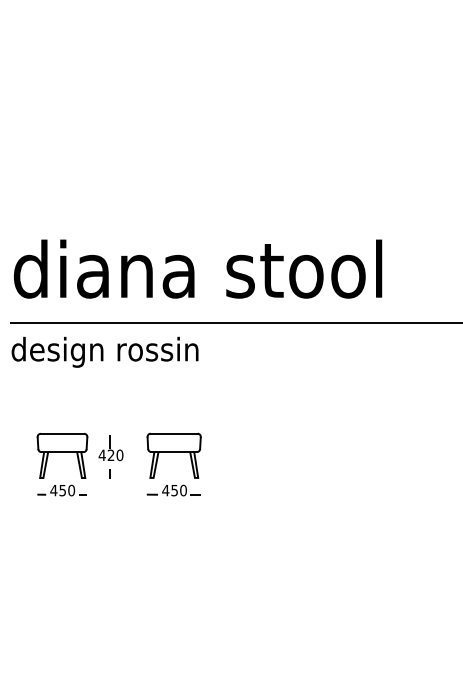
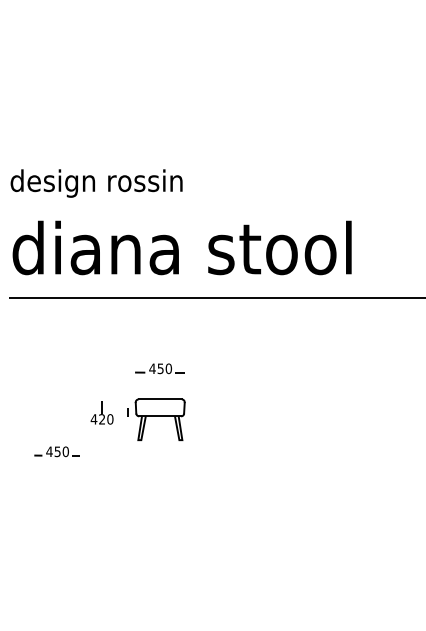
text: (104, 352) -> (96, 183), moved
part: (62, 455) -> (57, 419), removed
line: (110, 473) -> (127, 412), moved
part: (173, 490) -> (159, 368), moved

